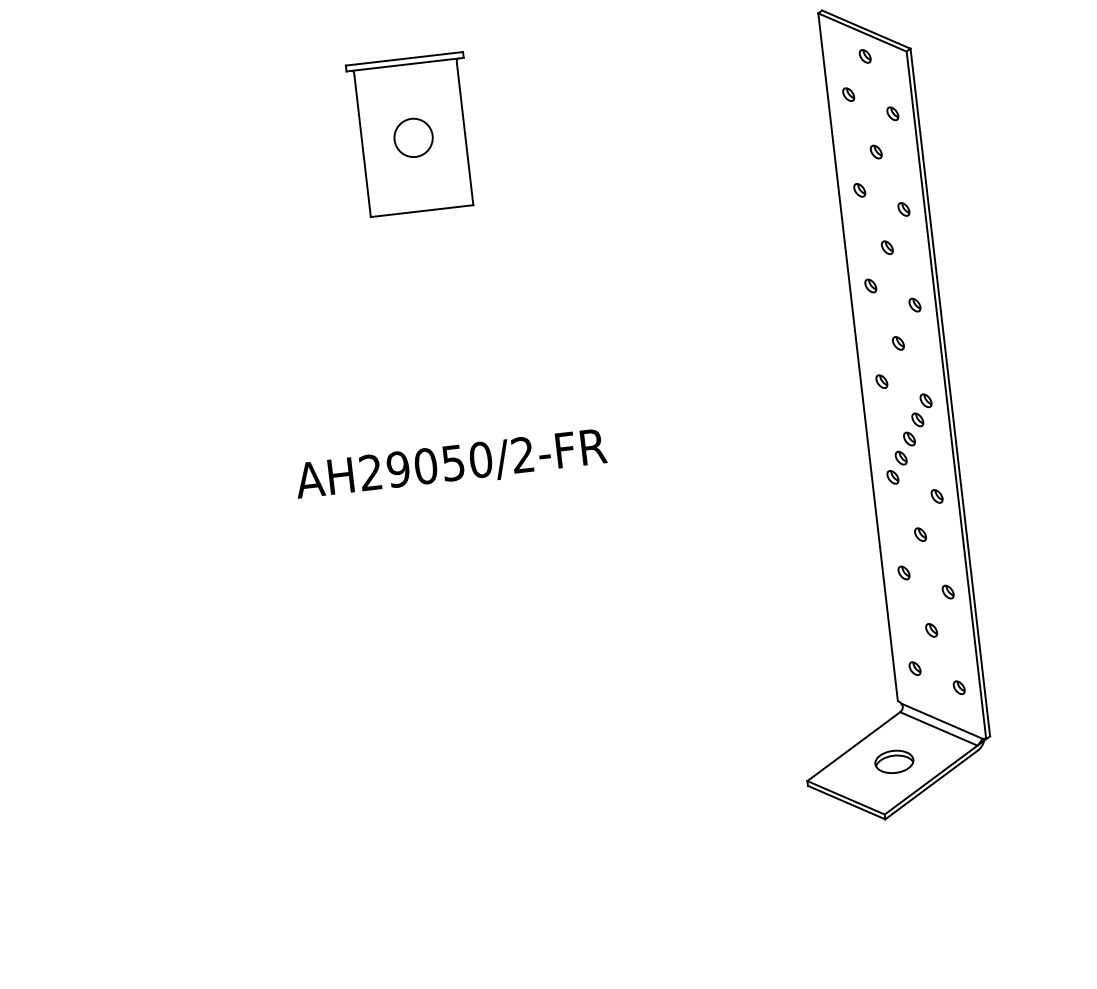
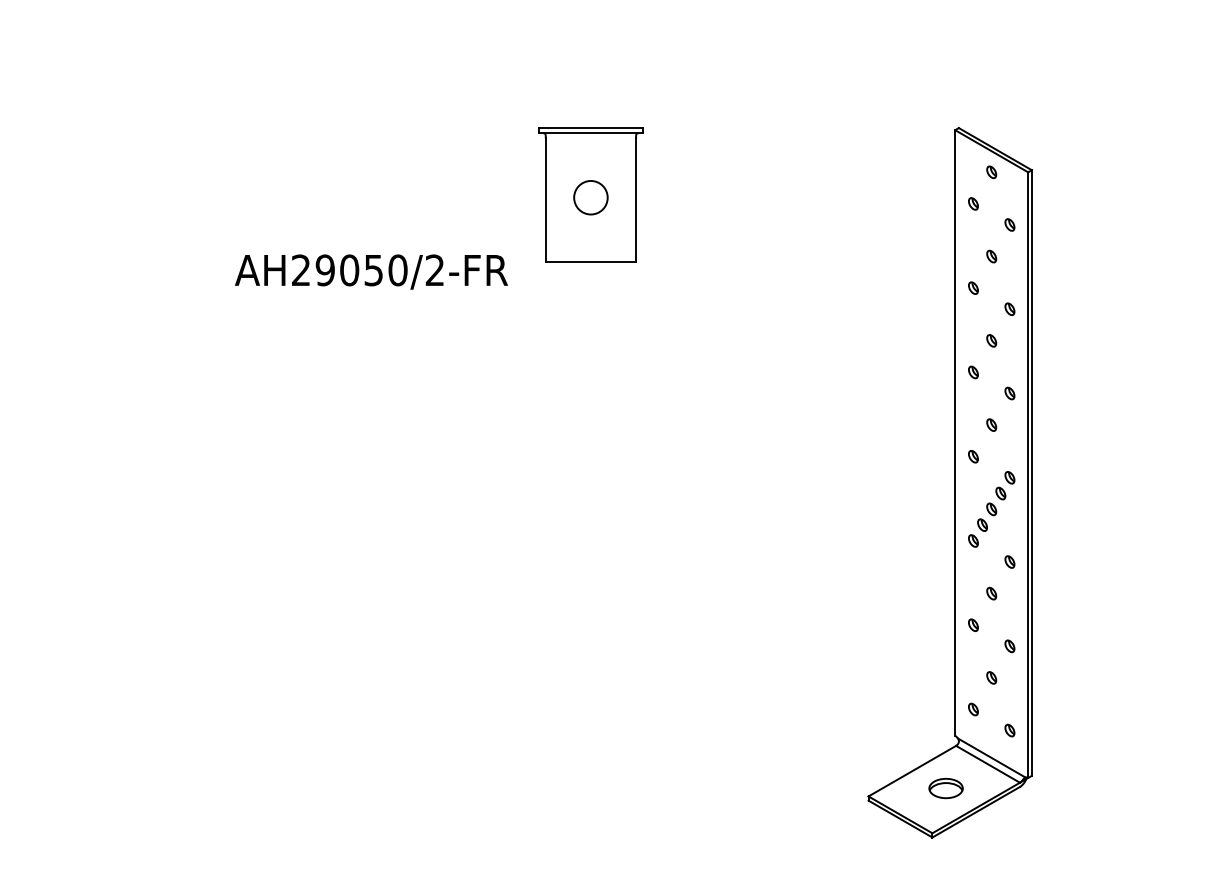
text: (450, 464) -> (371, 271), moved

